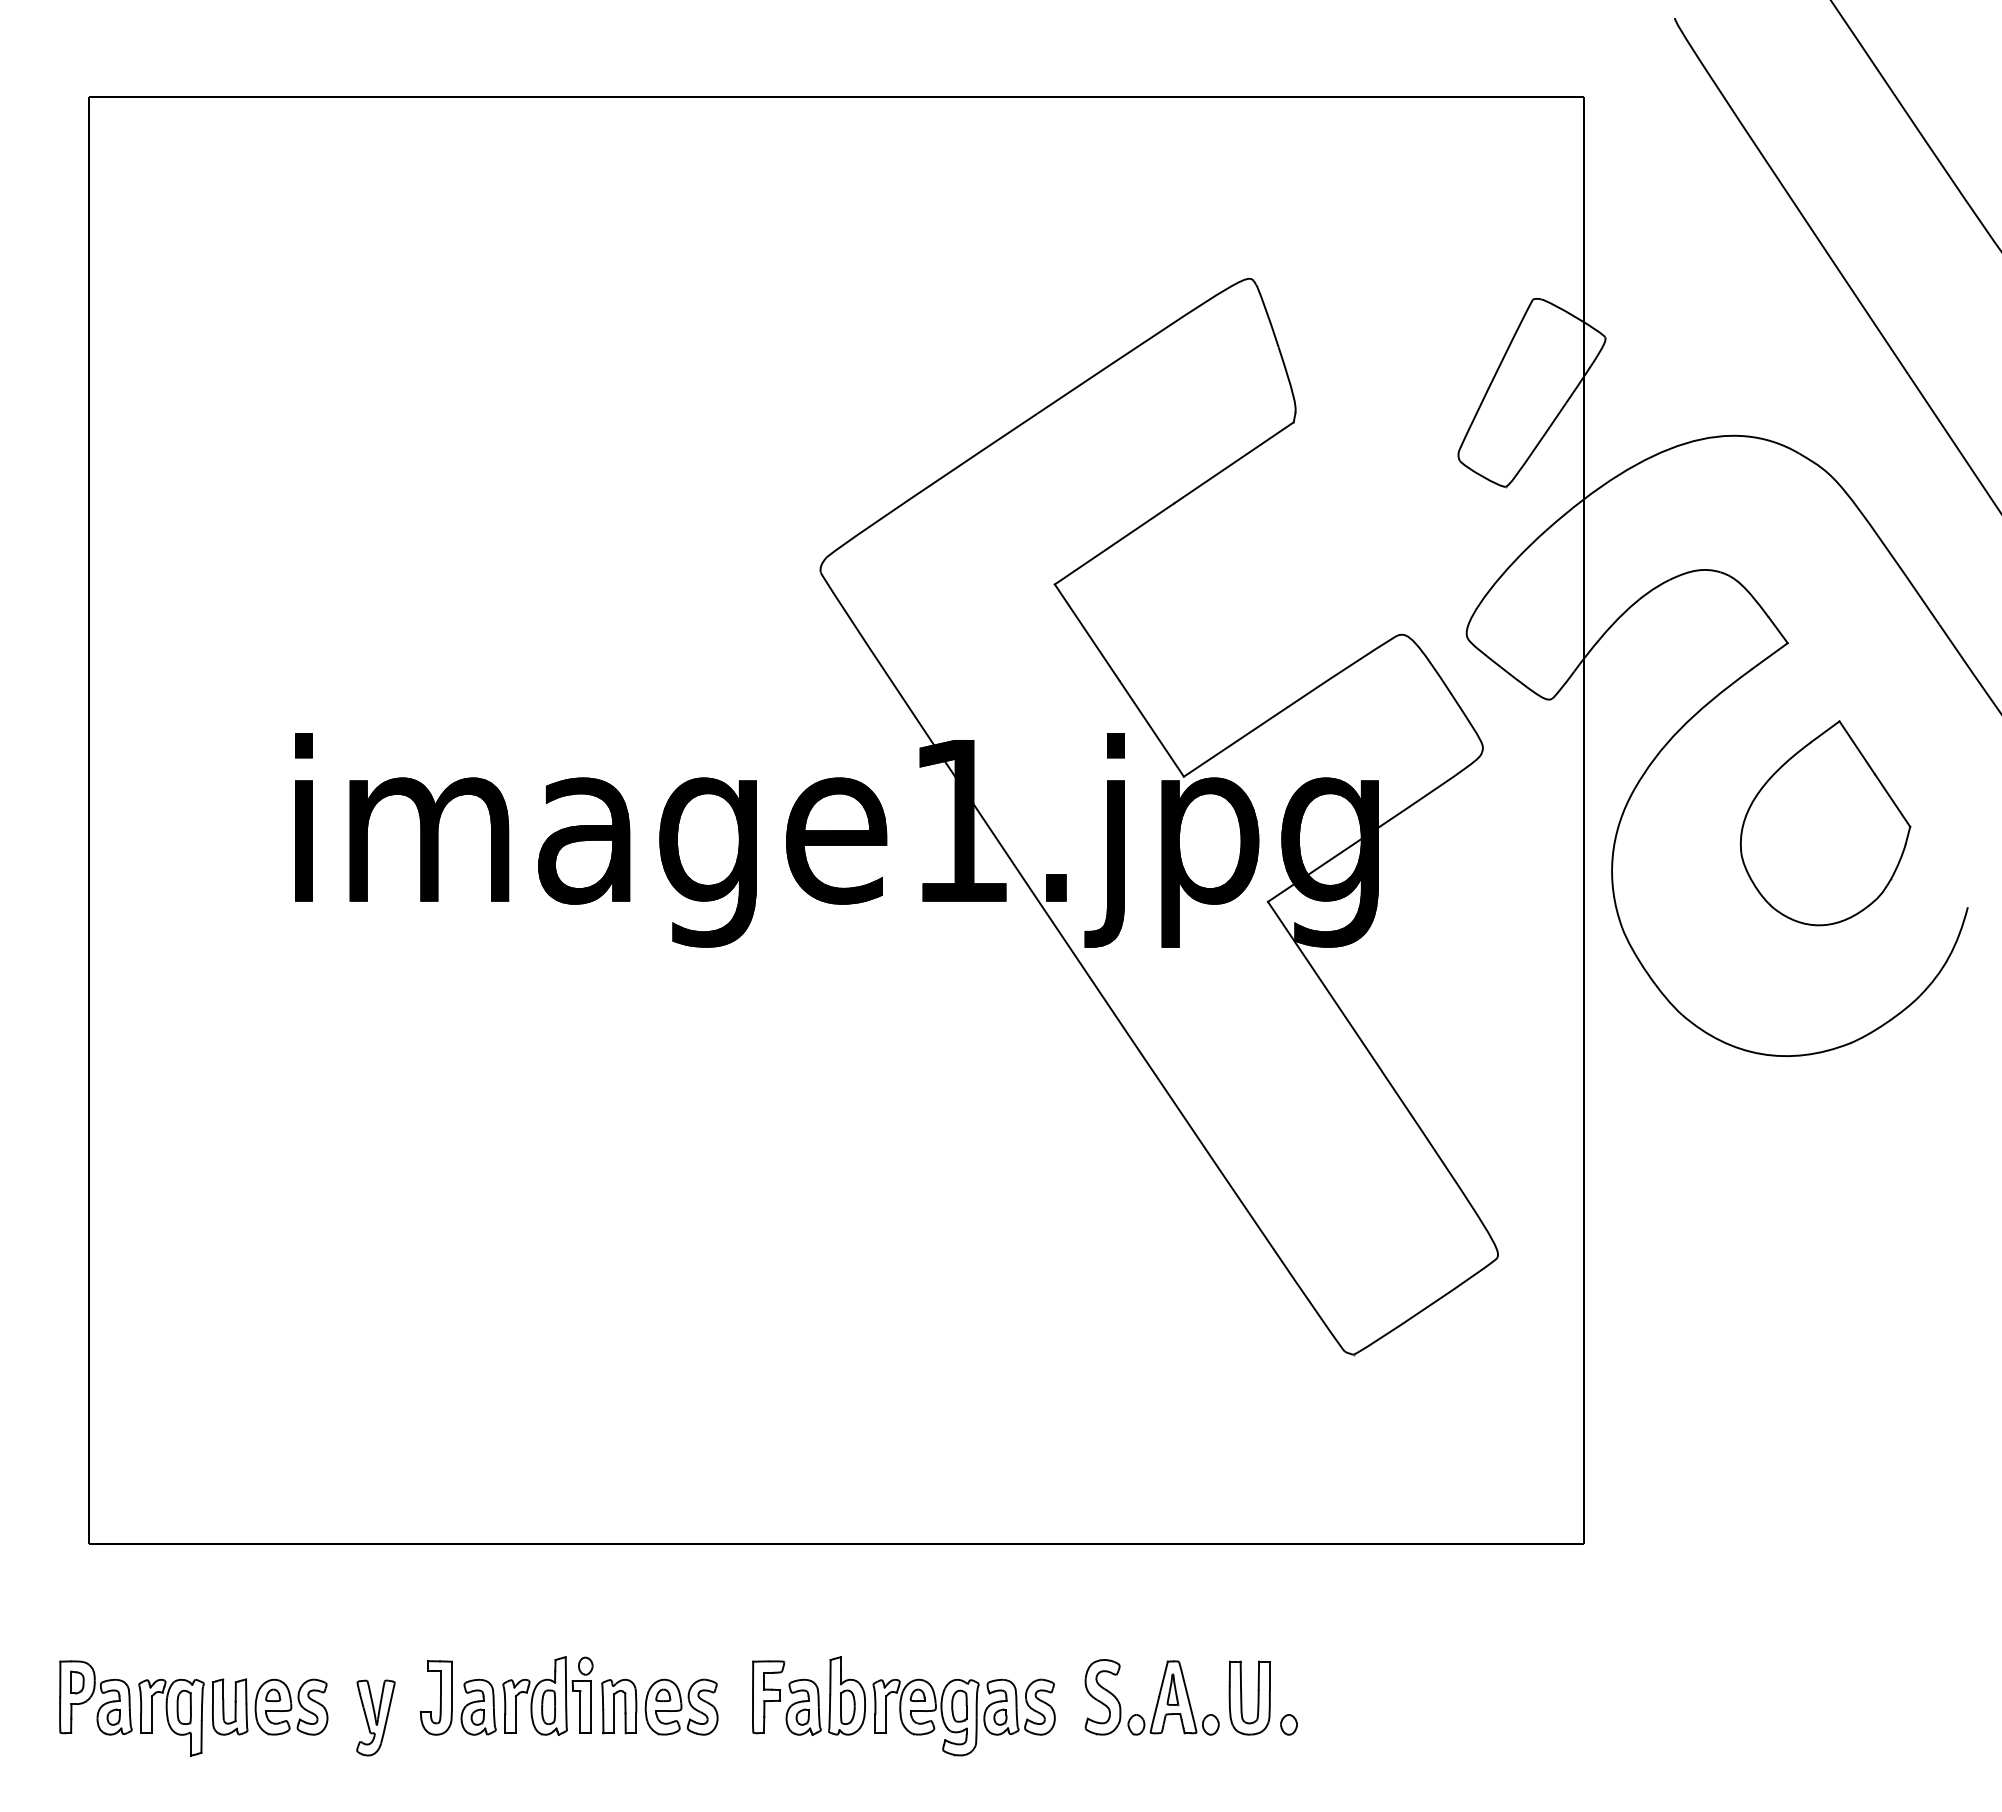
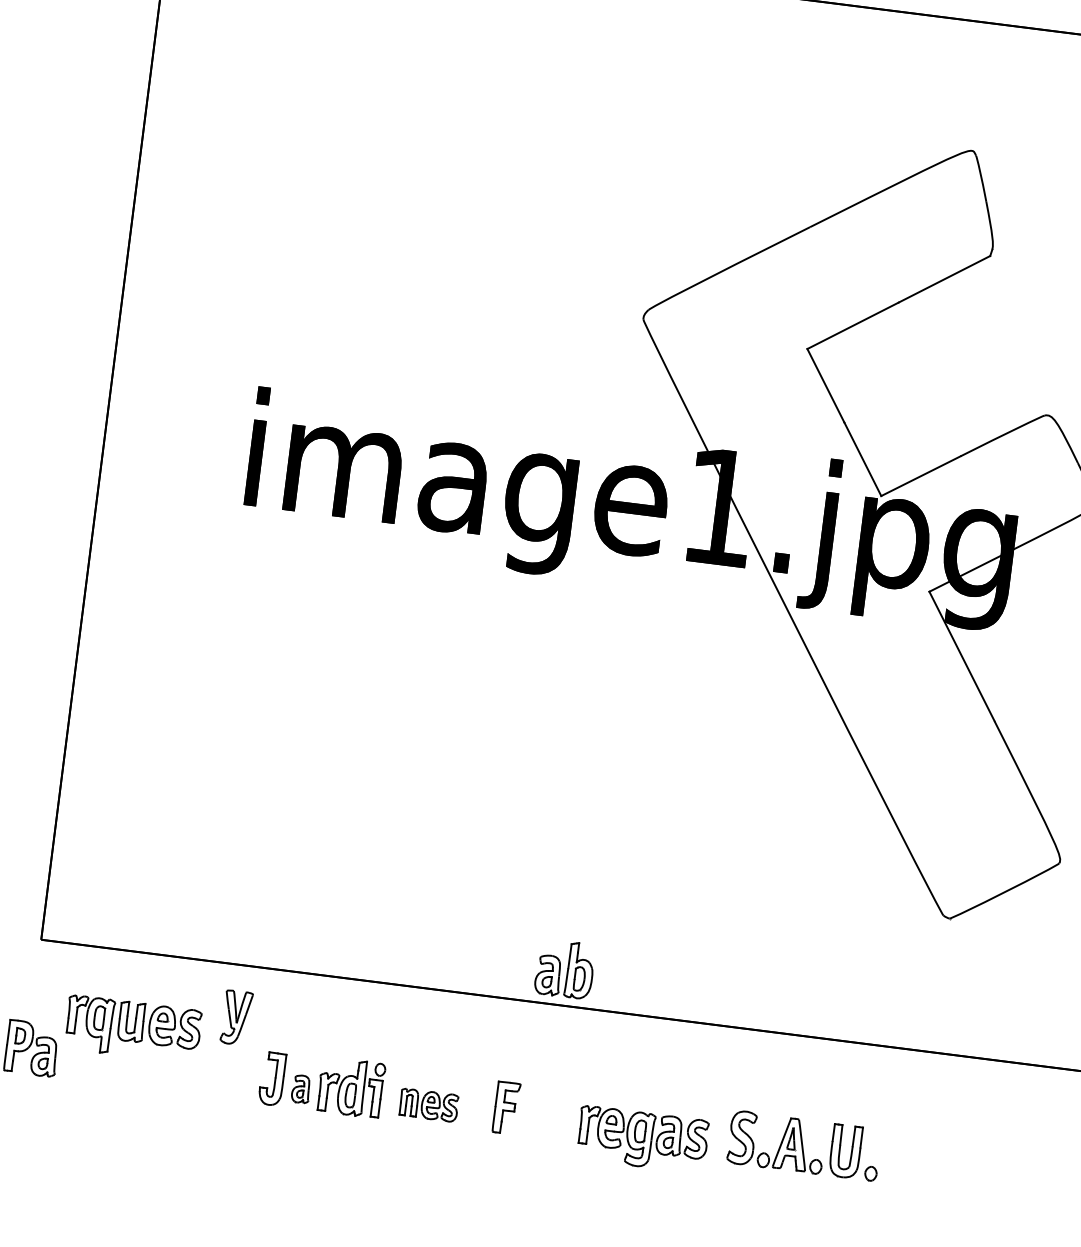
part: (825, 1695) -> (564, 968), moved
part: (478, 1706) -> (301, 1088), size x0.7
part: (659, 1706) -> (428, 1104), size x0.7
part: (233, 1717) -> (133, 1029), moved
part: (375, 1717) -> (236, 1017), moved

